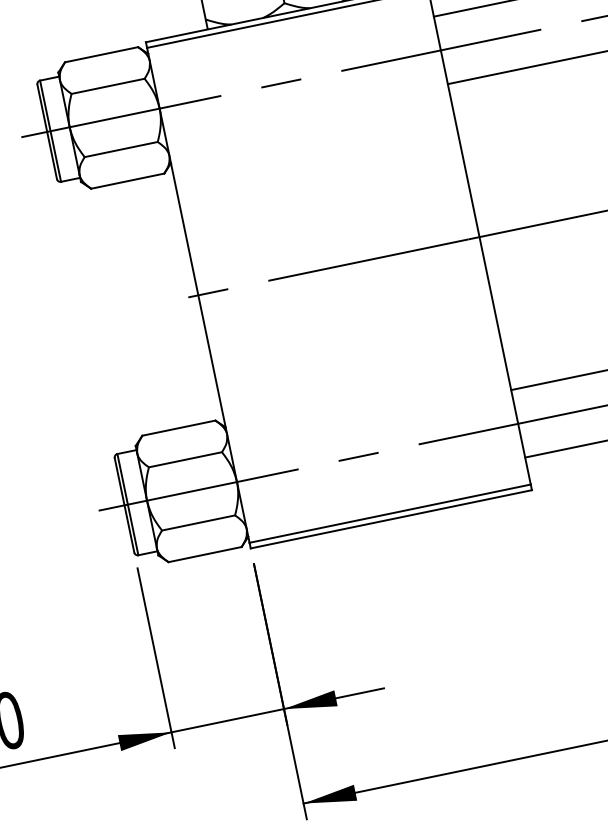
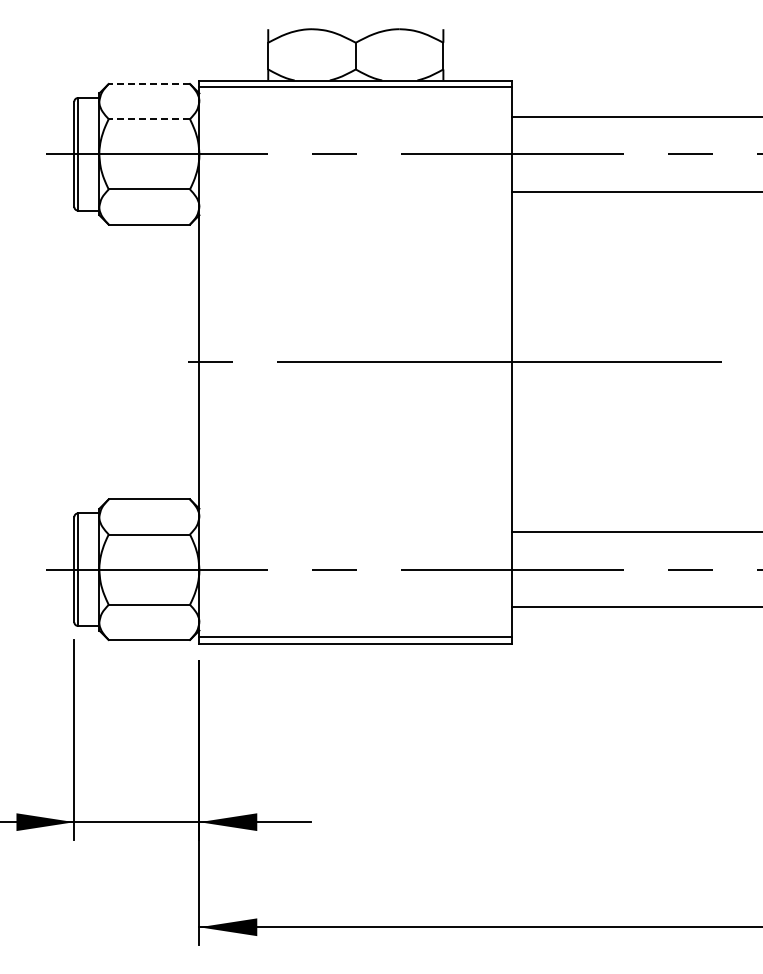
line: (101, 55) -> (149, 84), solid -> dashed
line: (108, 86) -> (149, 119), solid -> dashed

